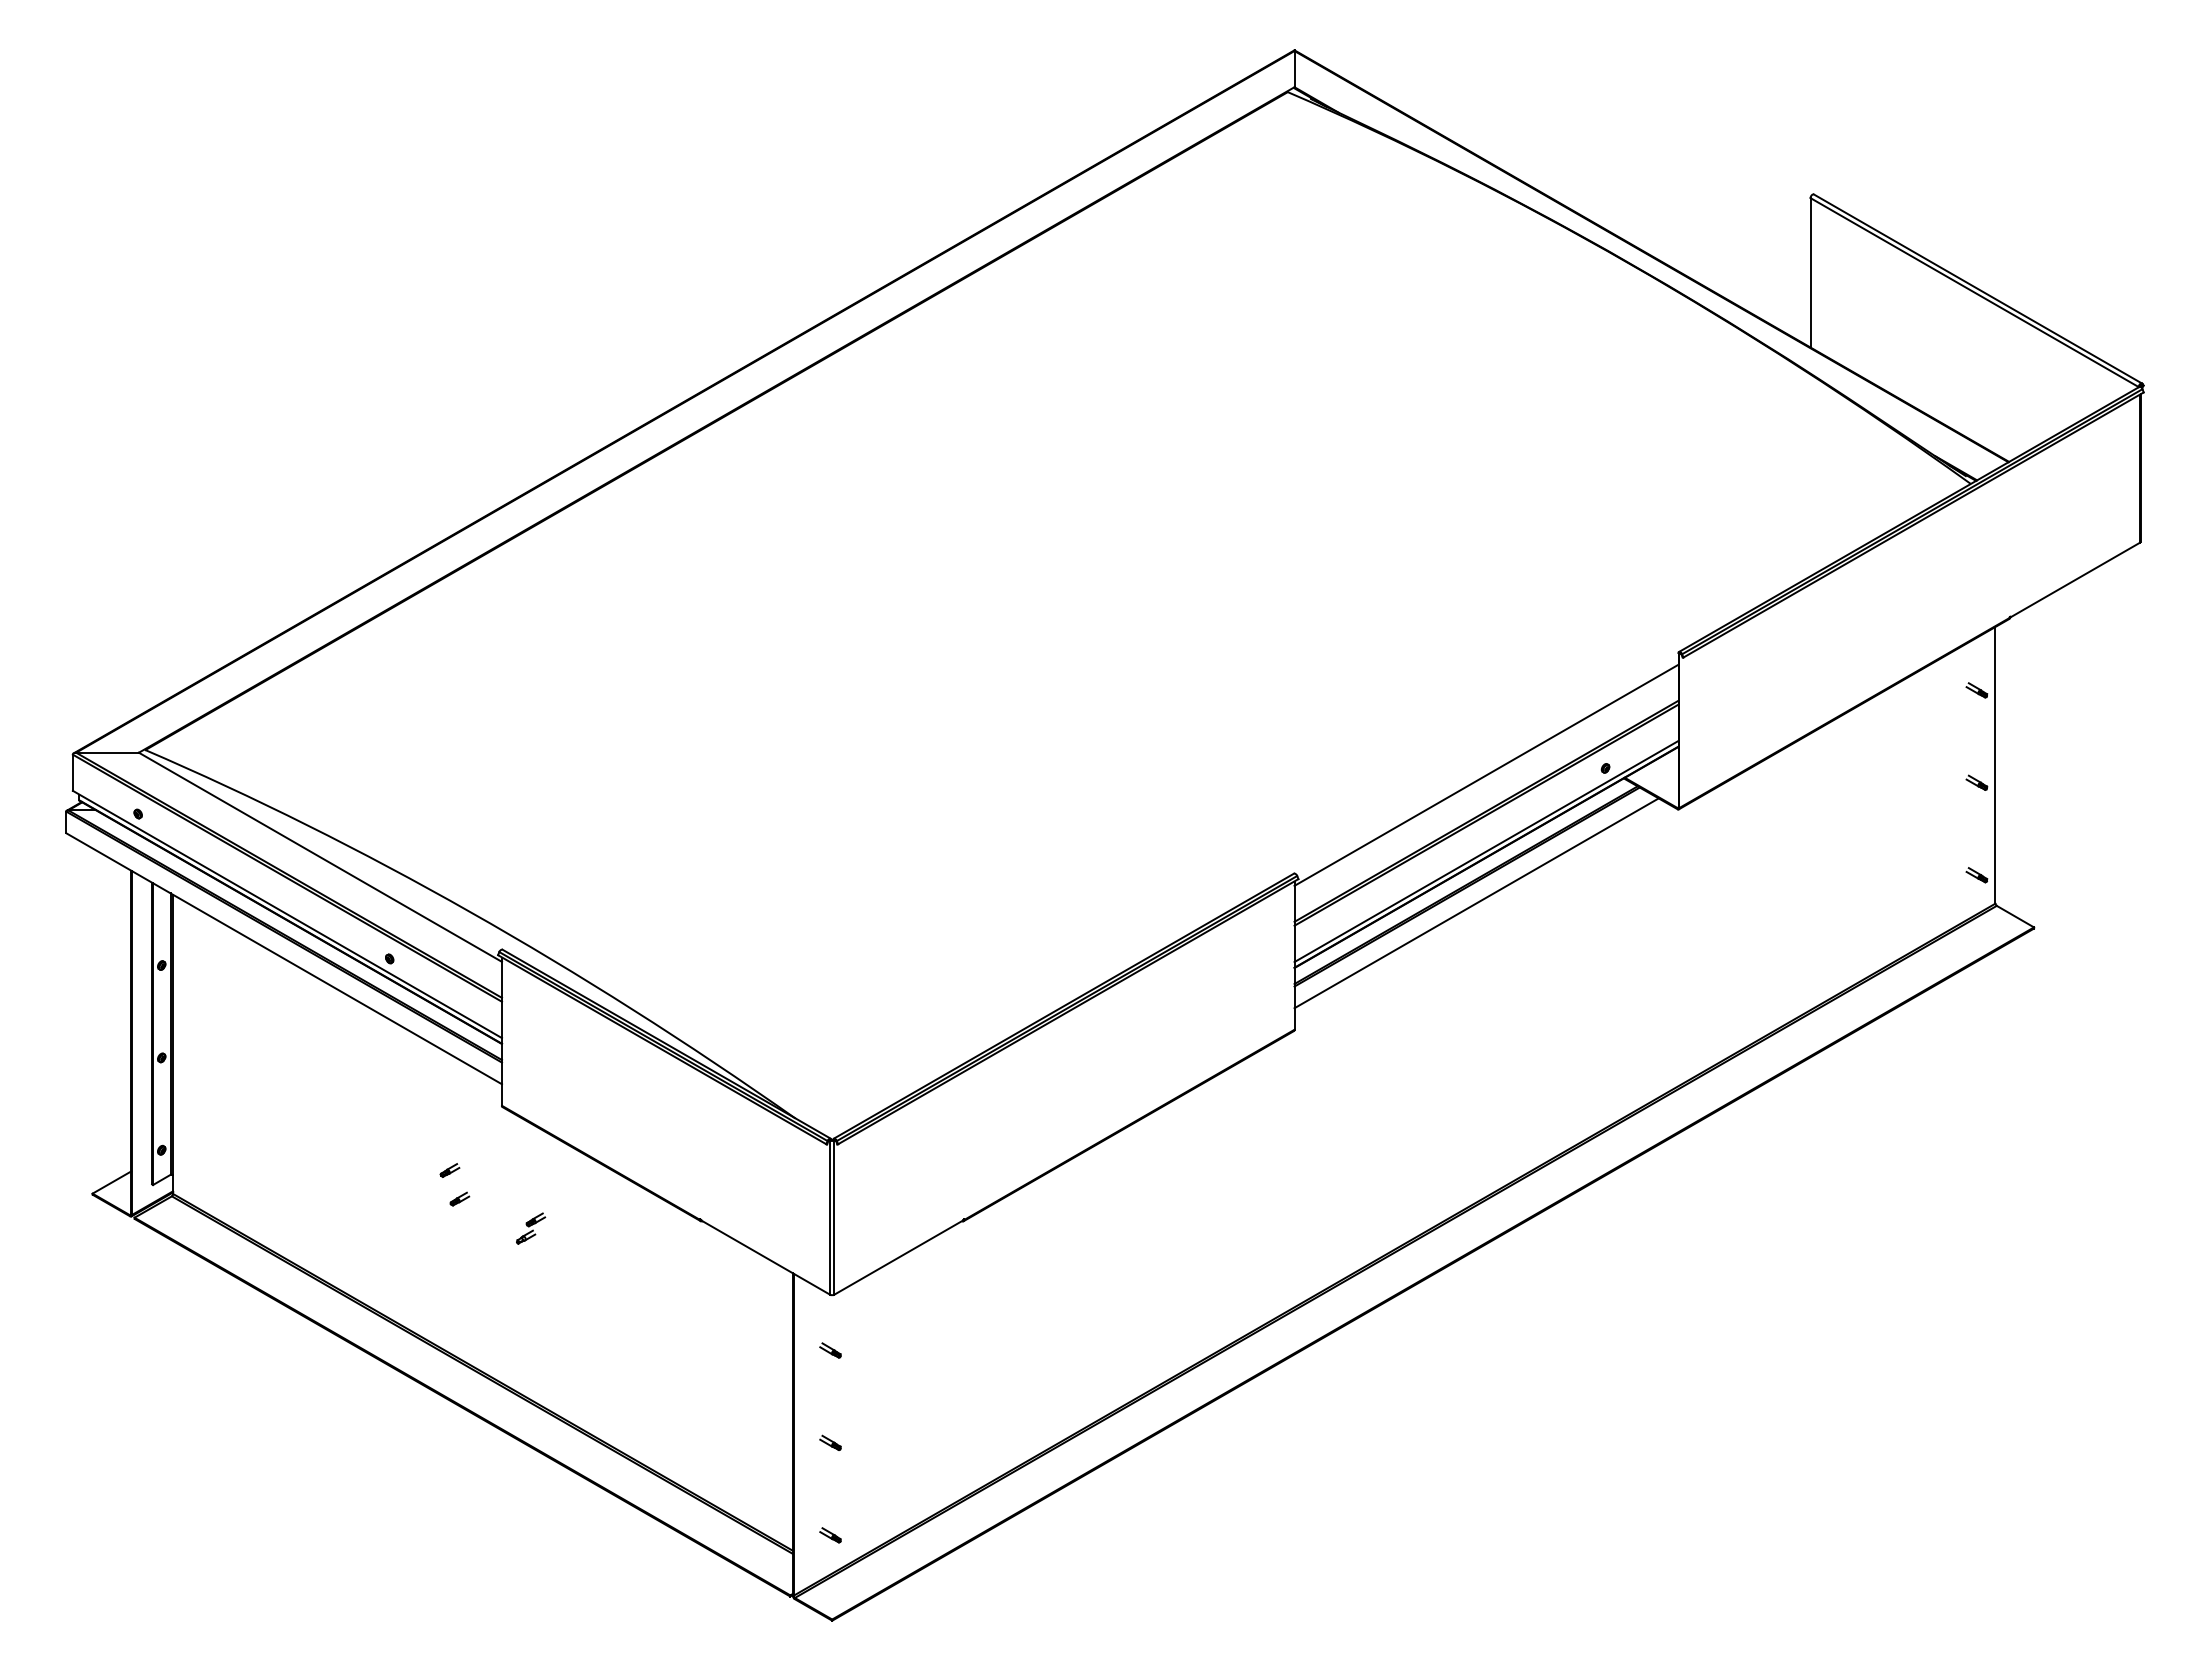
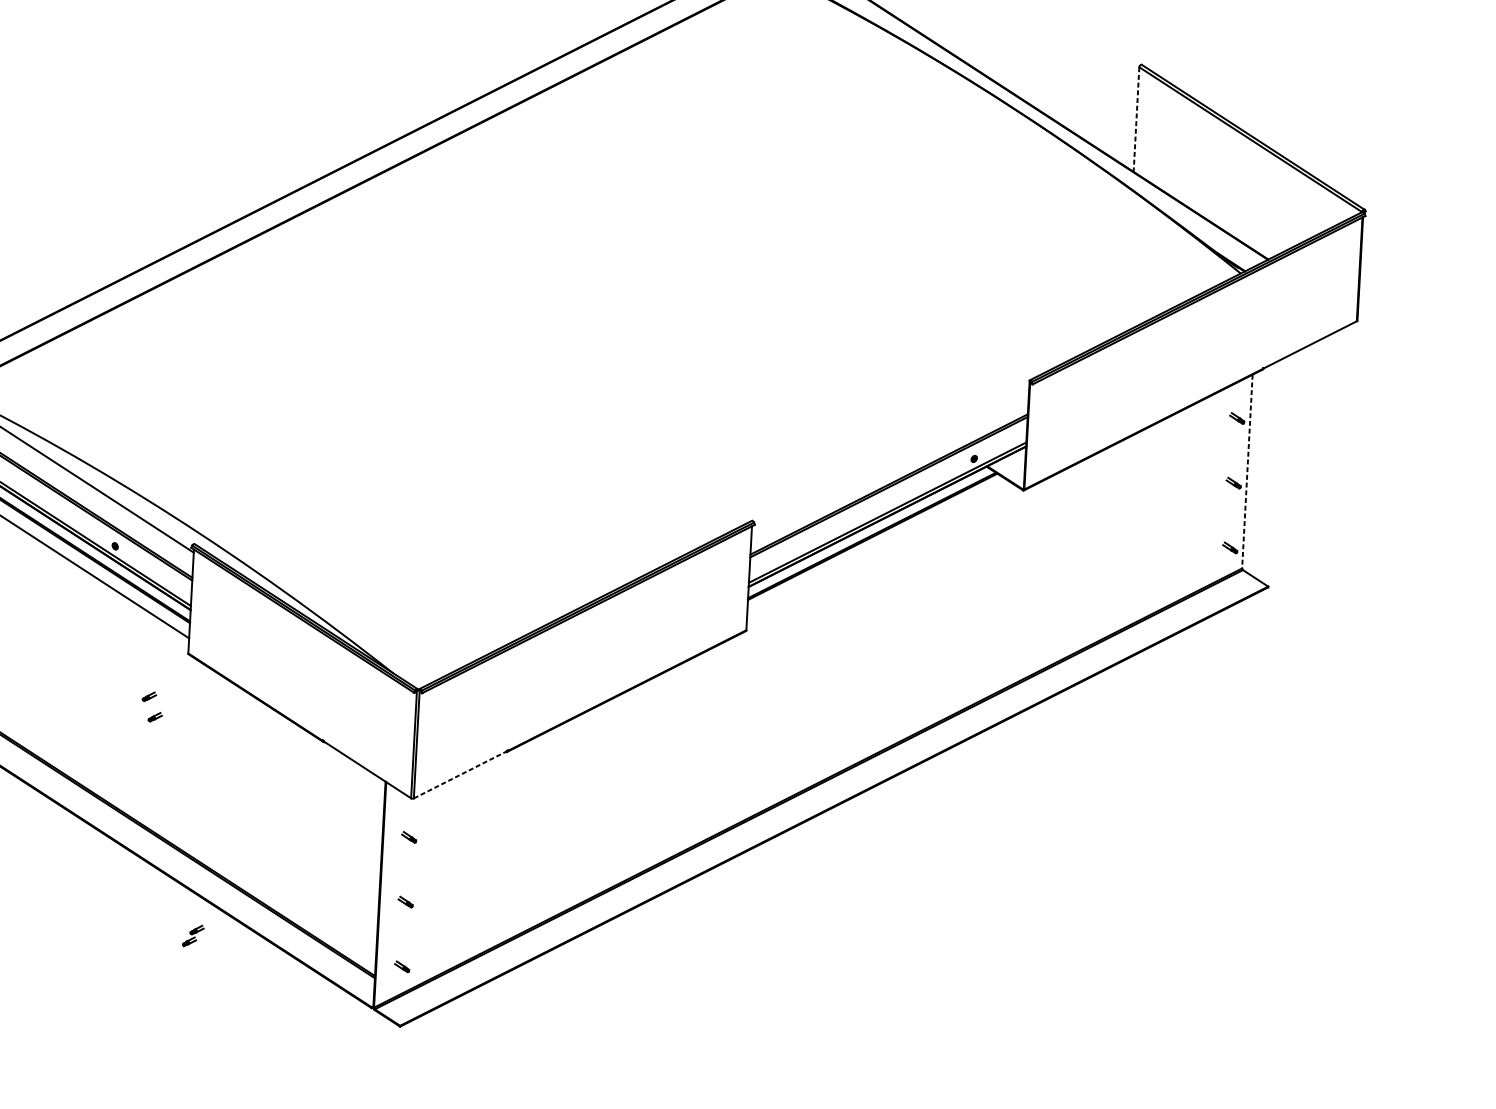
line: (1810, 272) -> (1136, 119), solid -> dashed
line: (1995, 765) -> (1247, 471), solid -> dashed
line: (1486, 774) -> (890, 458), removed
line: (1476, 903) -> (878, 548), removed
part: (531, 1228) -> (193, 935), moved
line: (898, 1257) -> (460, 774), solid -> dashed

